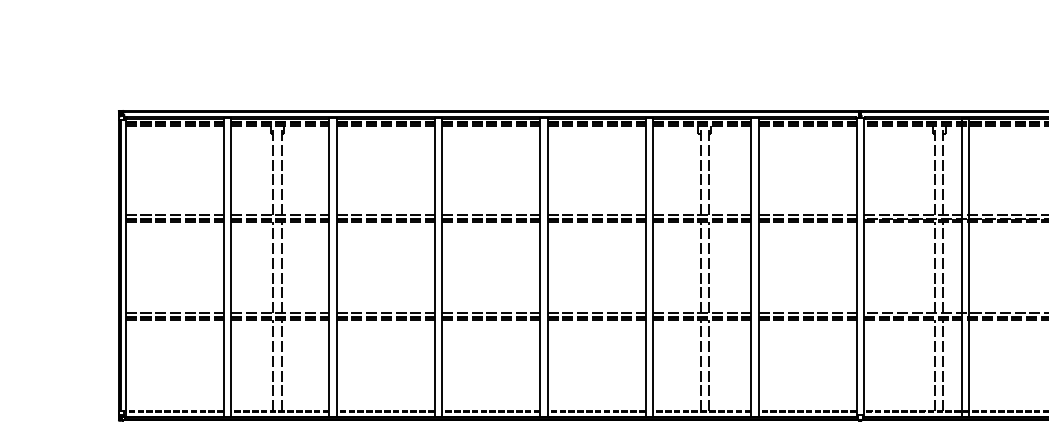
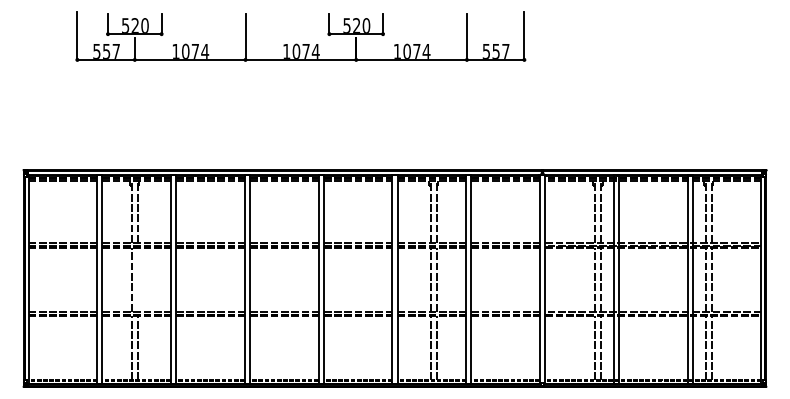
line: (281, 267) -> (137, 279), removed

